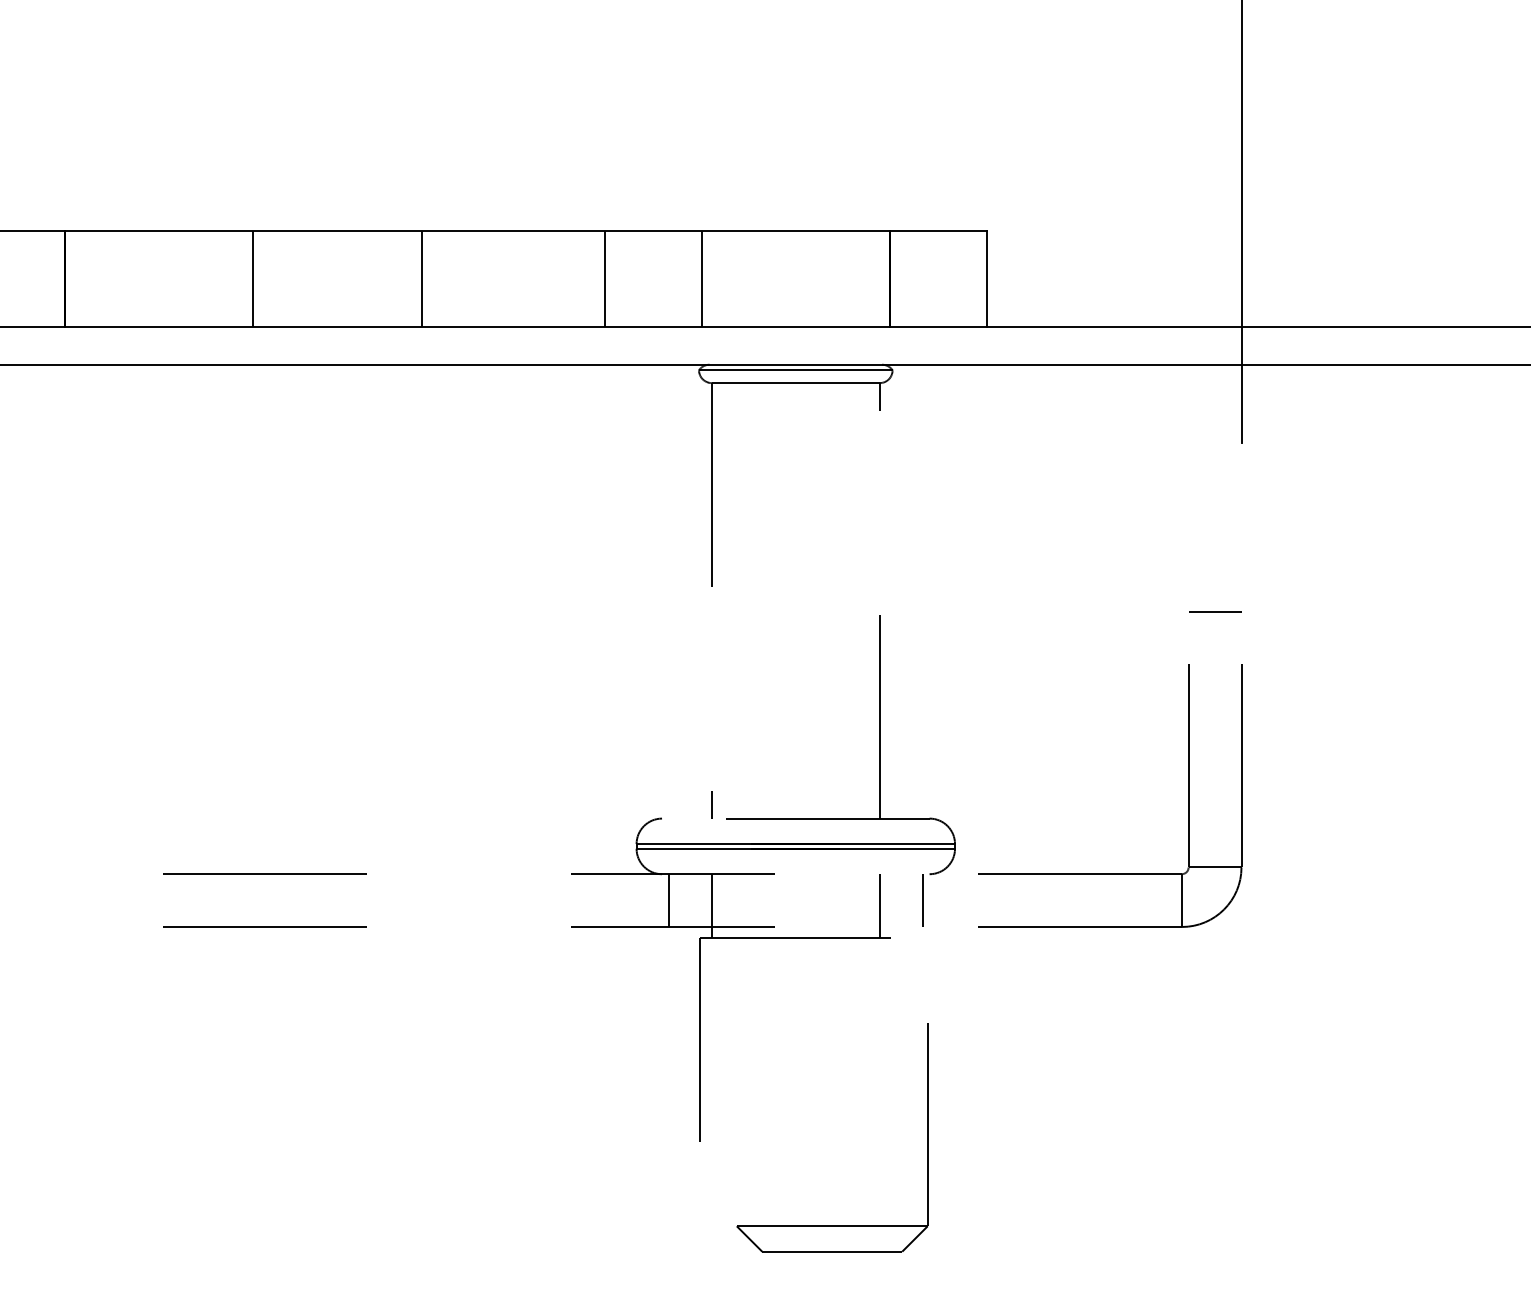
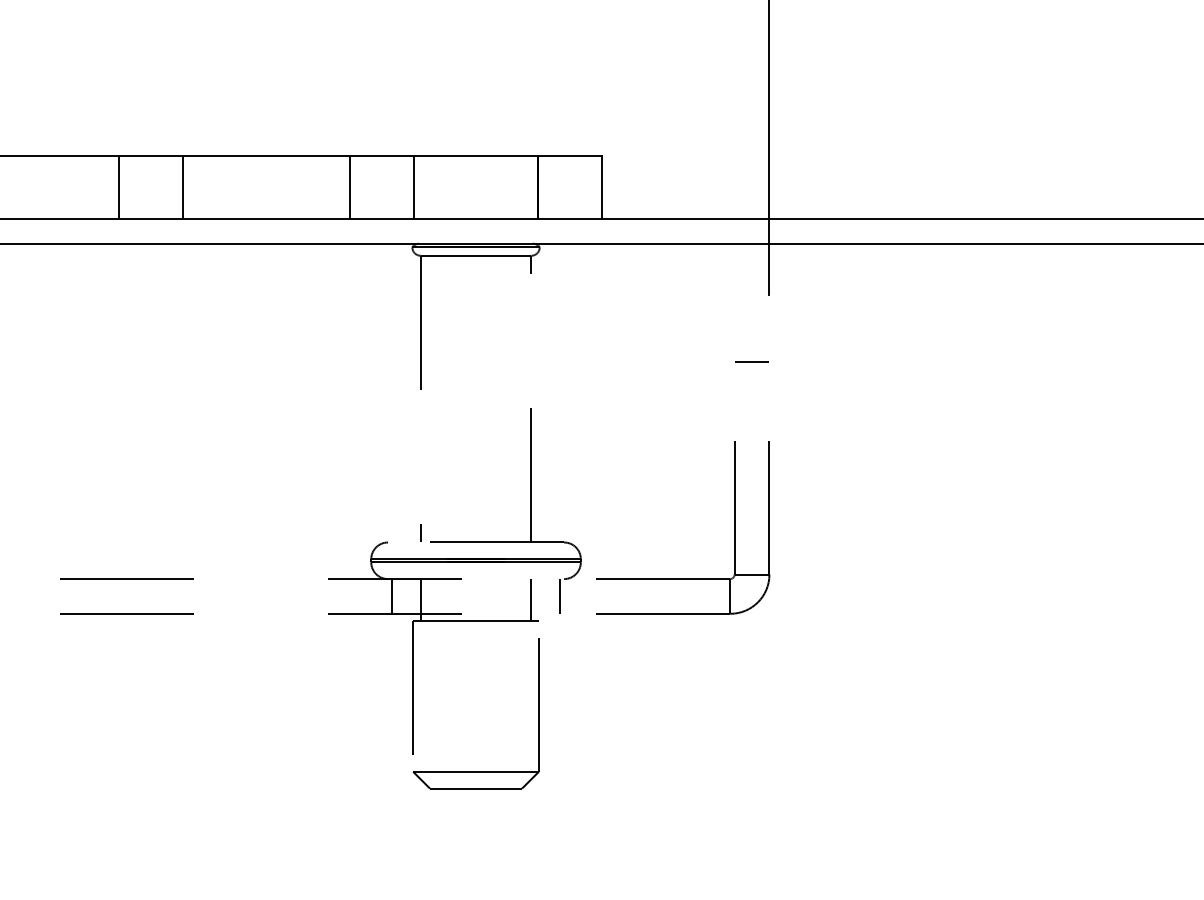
line: (421, 277) -> (182, 186), moved
line: (1214, 610) -> (751, 361), moved
part: (831, 1225) -> (475, 771), moved

